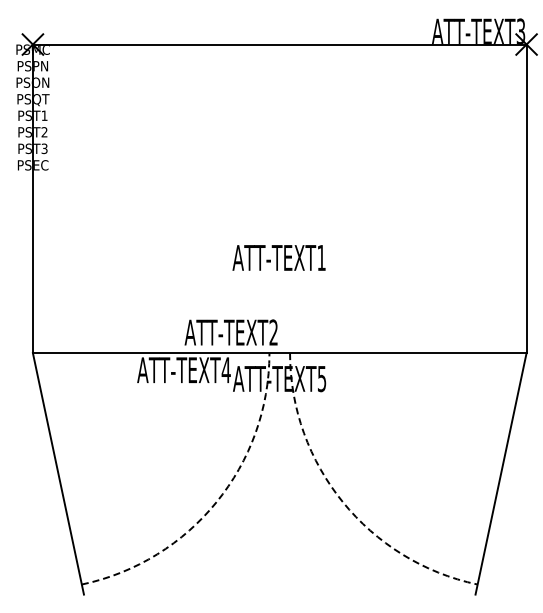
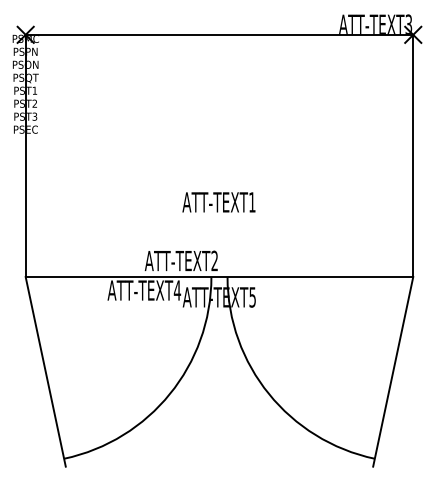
arc: (216, 502) -> (169, 394), dashed -> solid
arc: (342, 502) -> (268, 394), dashed -> solid

